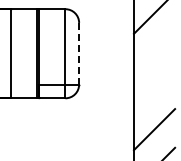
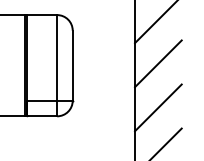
line: (154, 51) -> (158, 63), added
line: (79, 53) -> (73, 65), dashed -> solid
line: (154, 90) -> (158, 107), added

